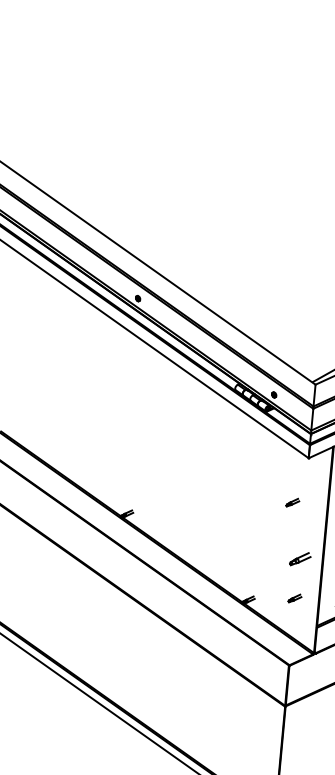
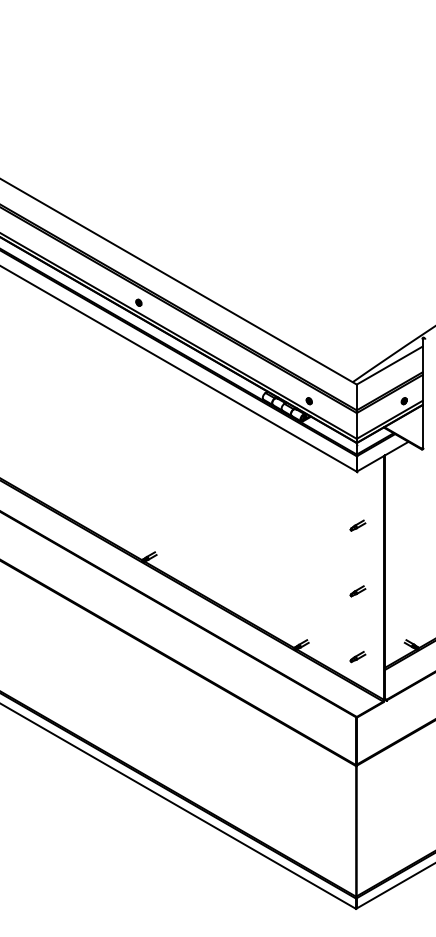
part: (292, 502) -> (357, 525), moved
part: (299, 559) -> (357, 591), size x0.62
part: (294, 598) -> (357, 657), moved

